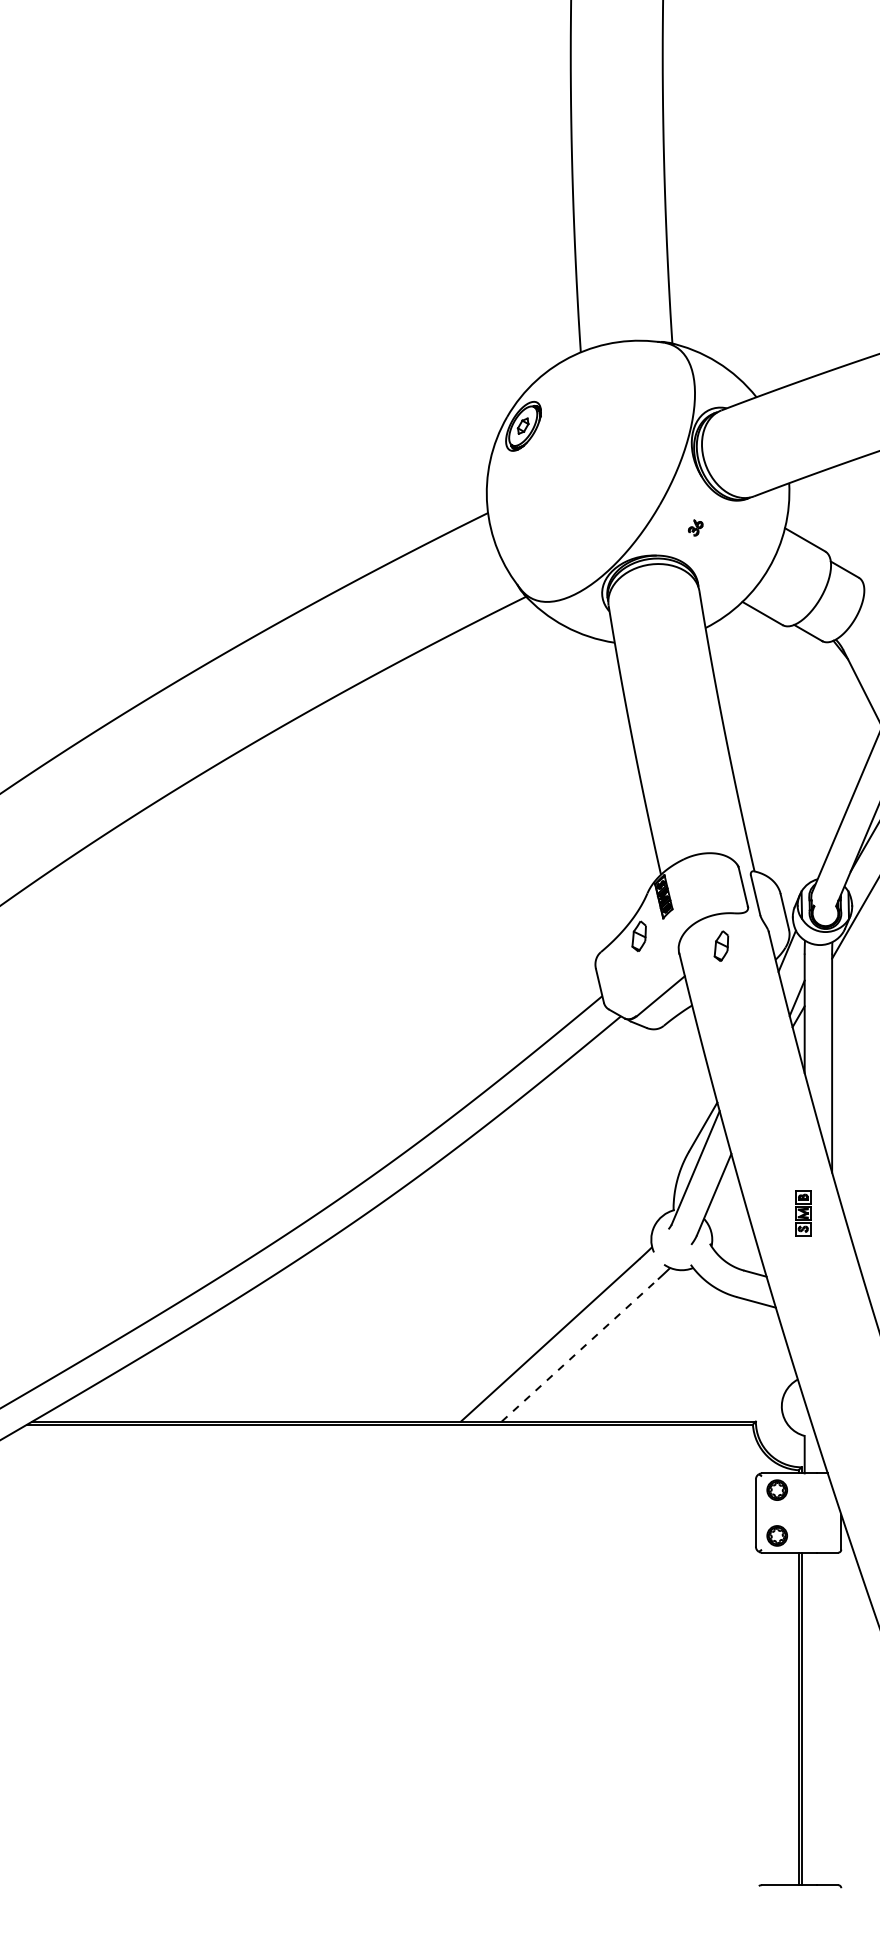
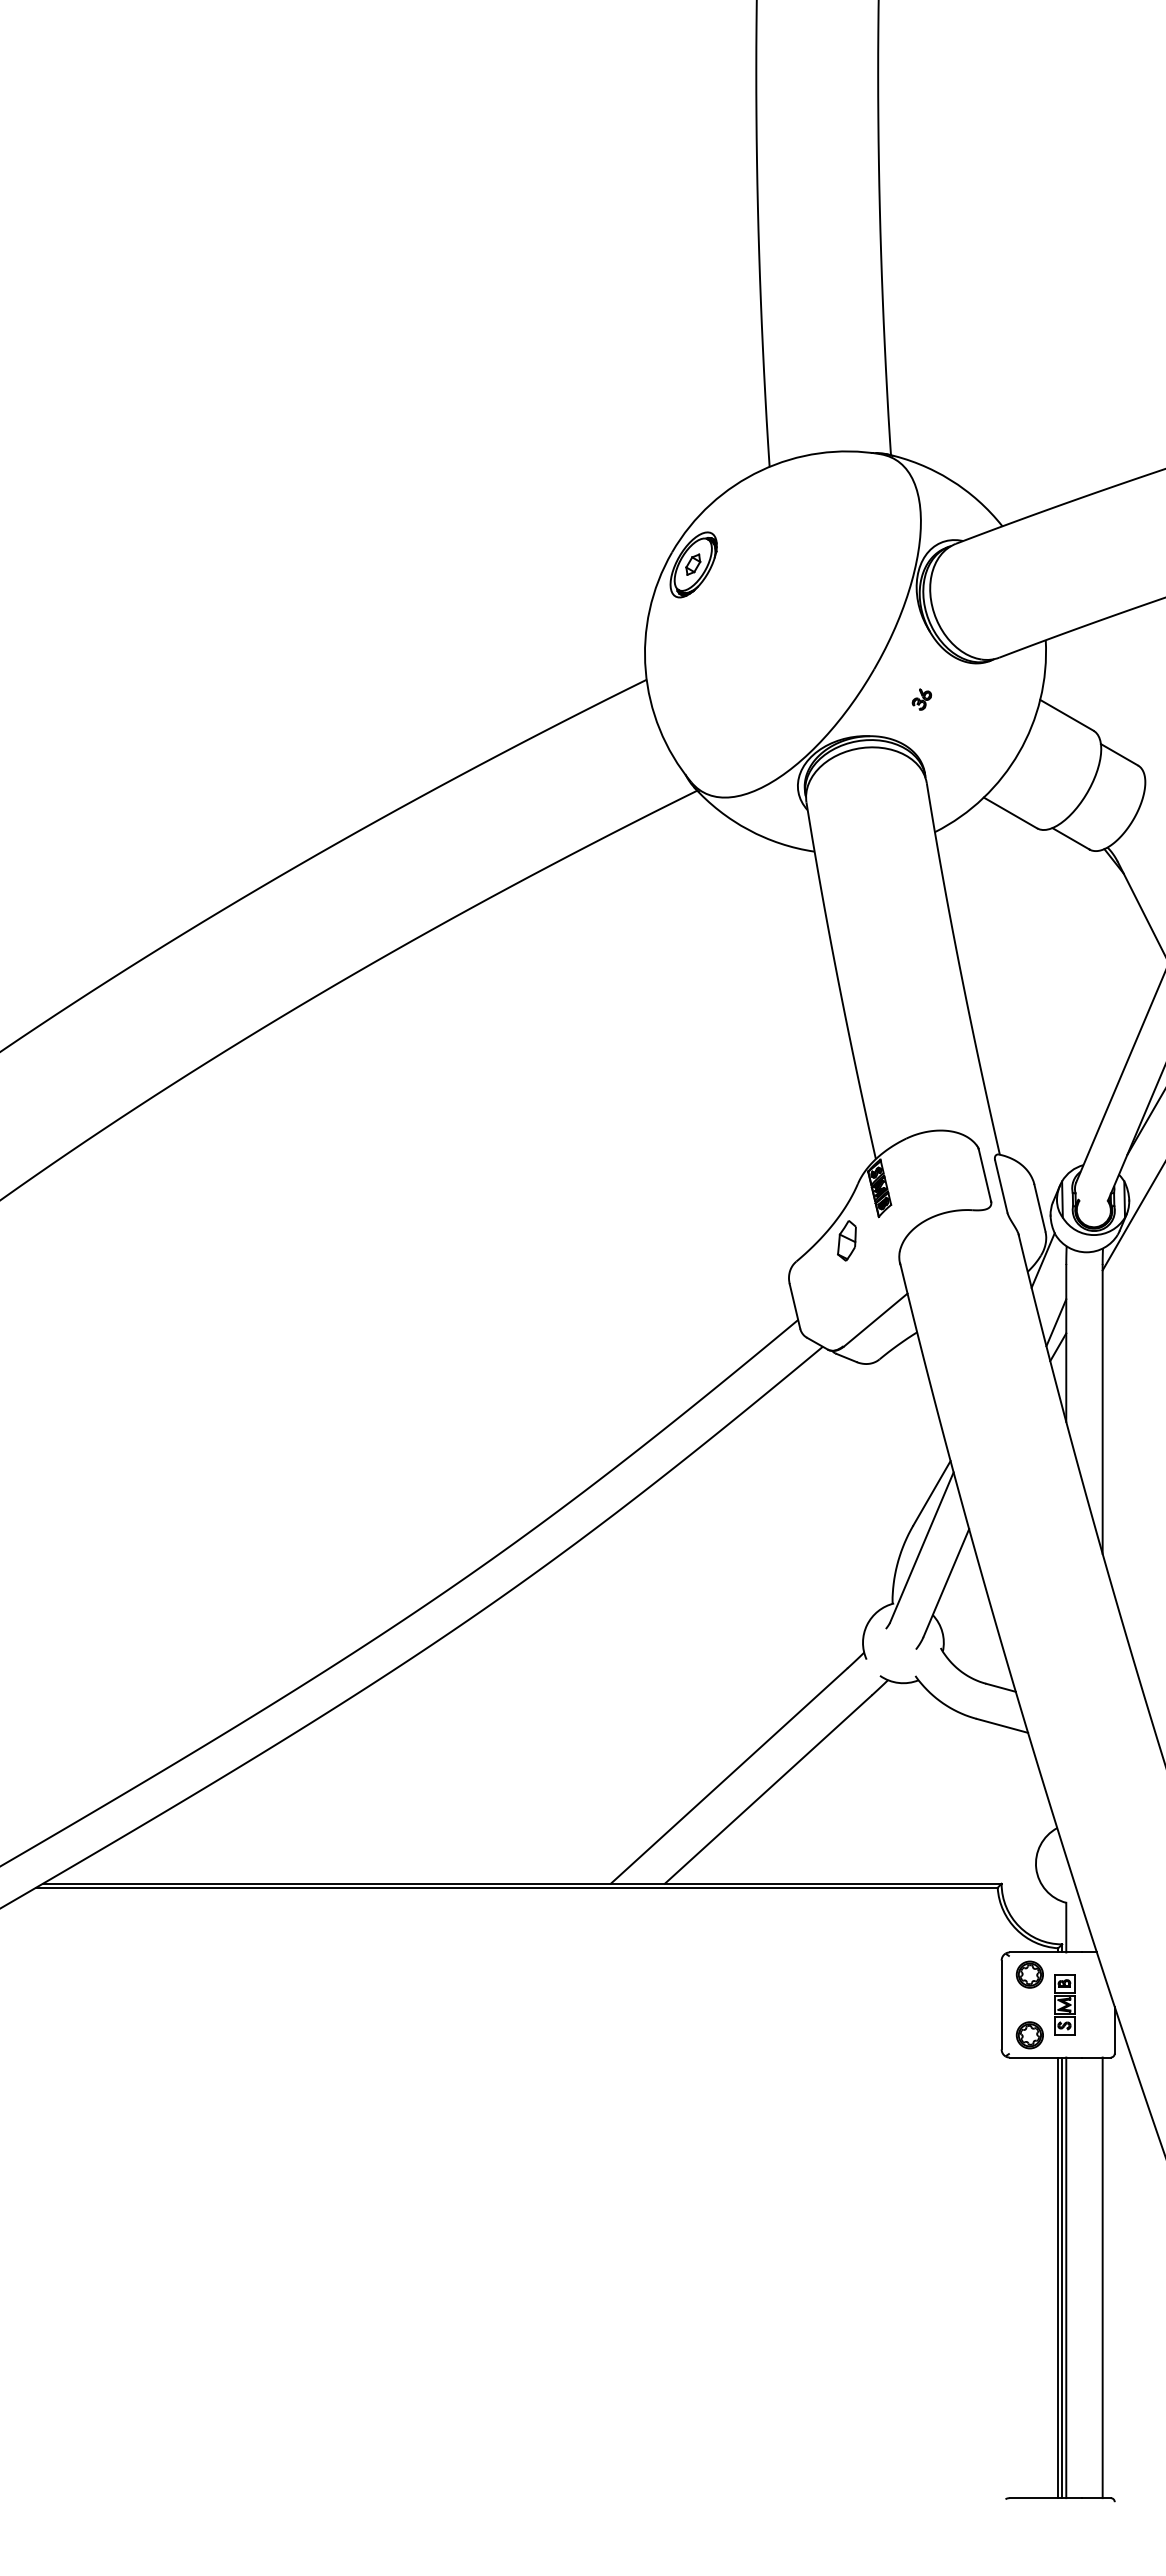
part: (721, 945) -> (955, 1253), removed
part: (803, 1213) -> (1064, 2004), moved
line: (579, 1350) -> (768, 1789), dashed -> solid
line: (804, 1718) -> (1066, 2277), added
line: (832, 1718) -> (1102, 2277), added

